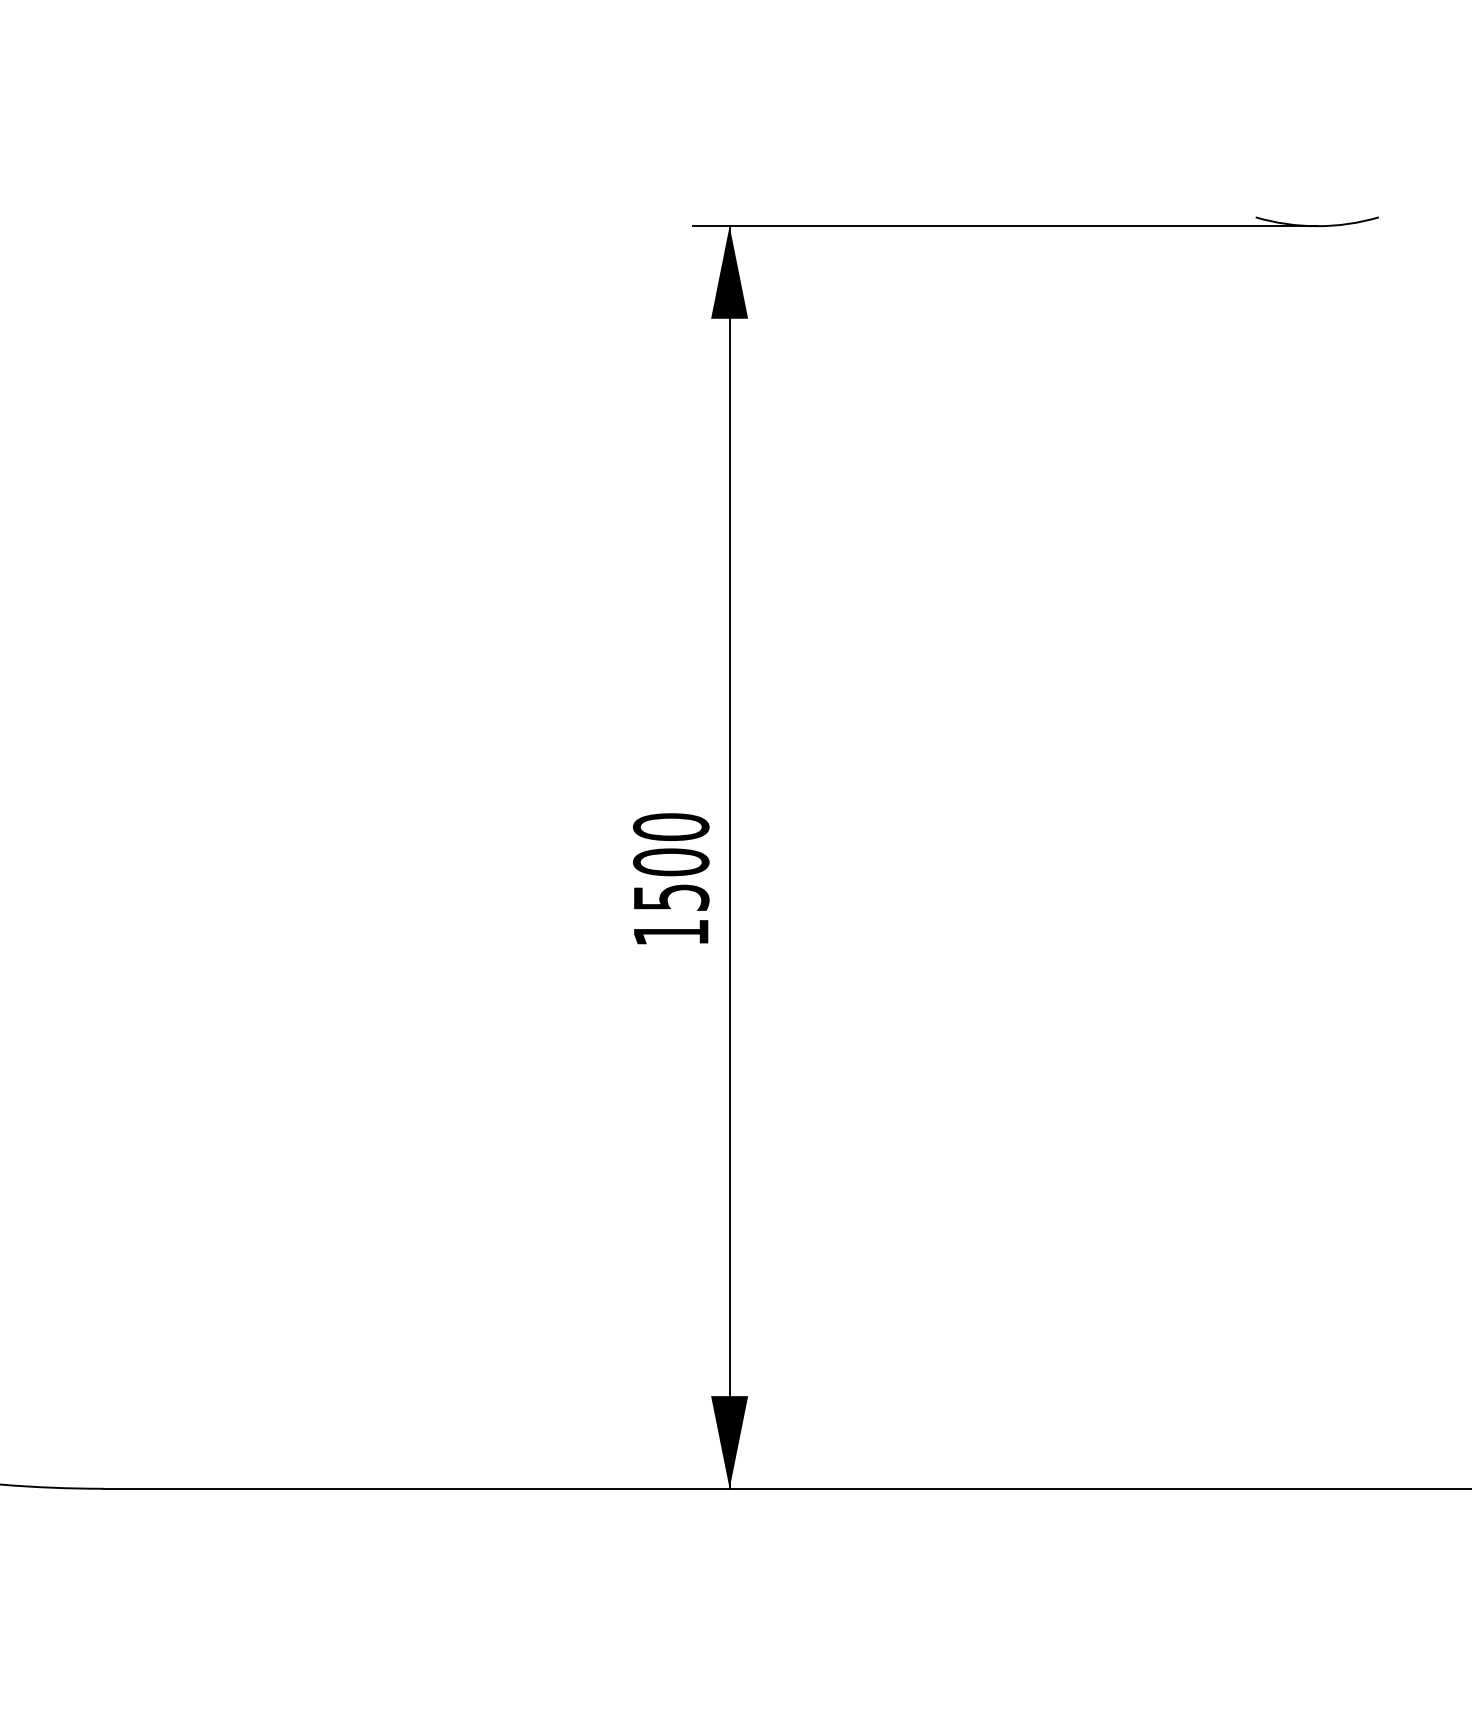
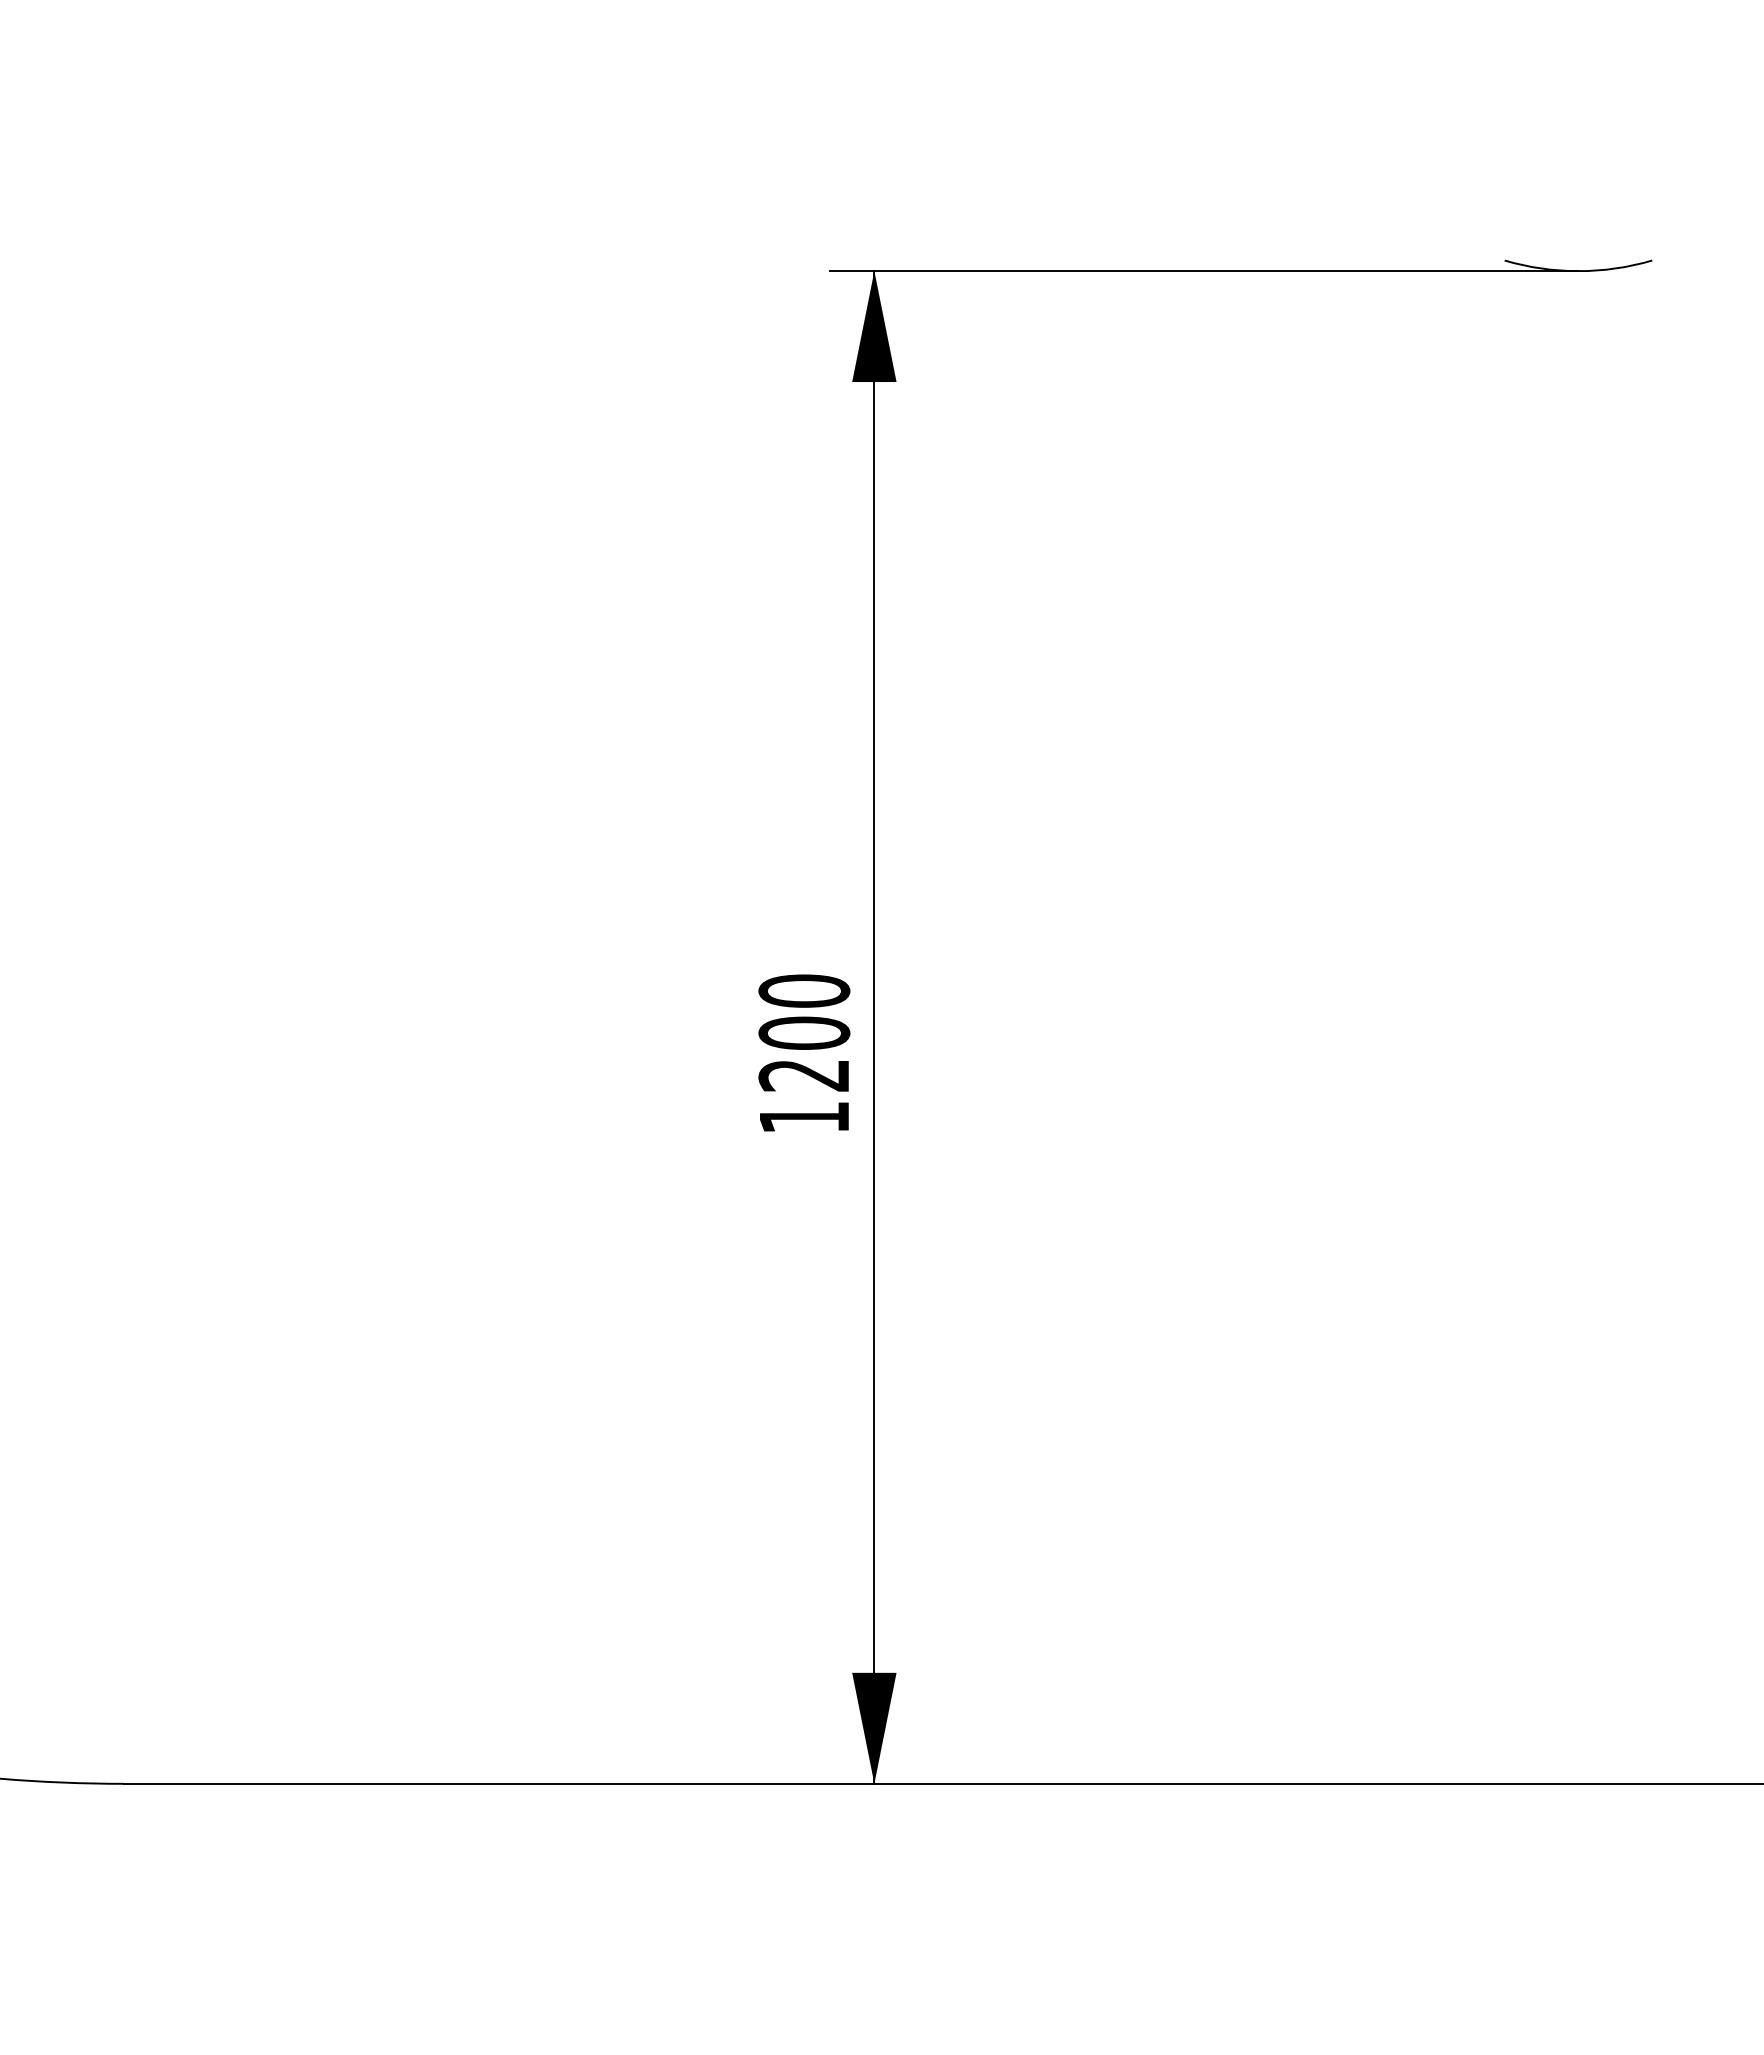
text: (670, 897) -> (803, 1075), 1500 -> 1200

